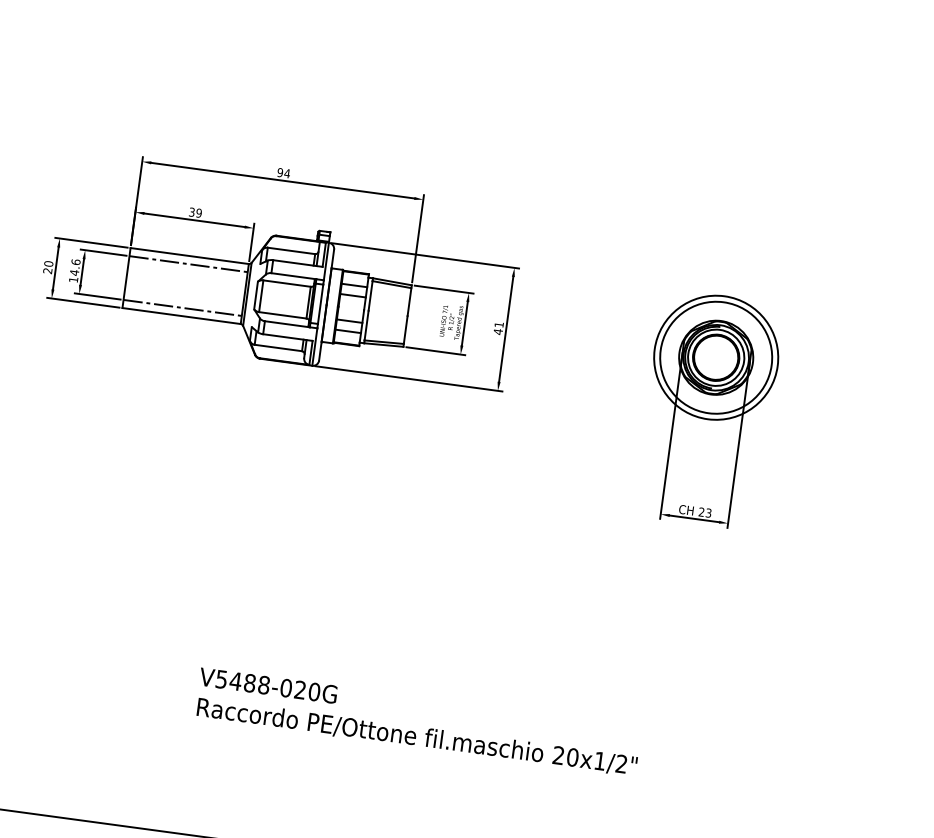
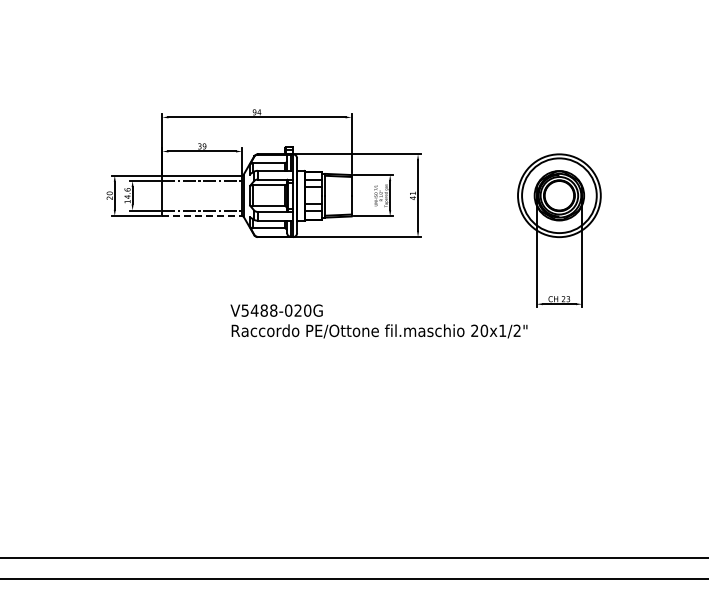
line: (182, 315) -> (202, 215), solid -> dashed
text: (417, 722) -> (378, 321), moved

